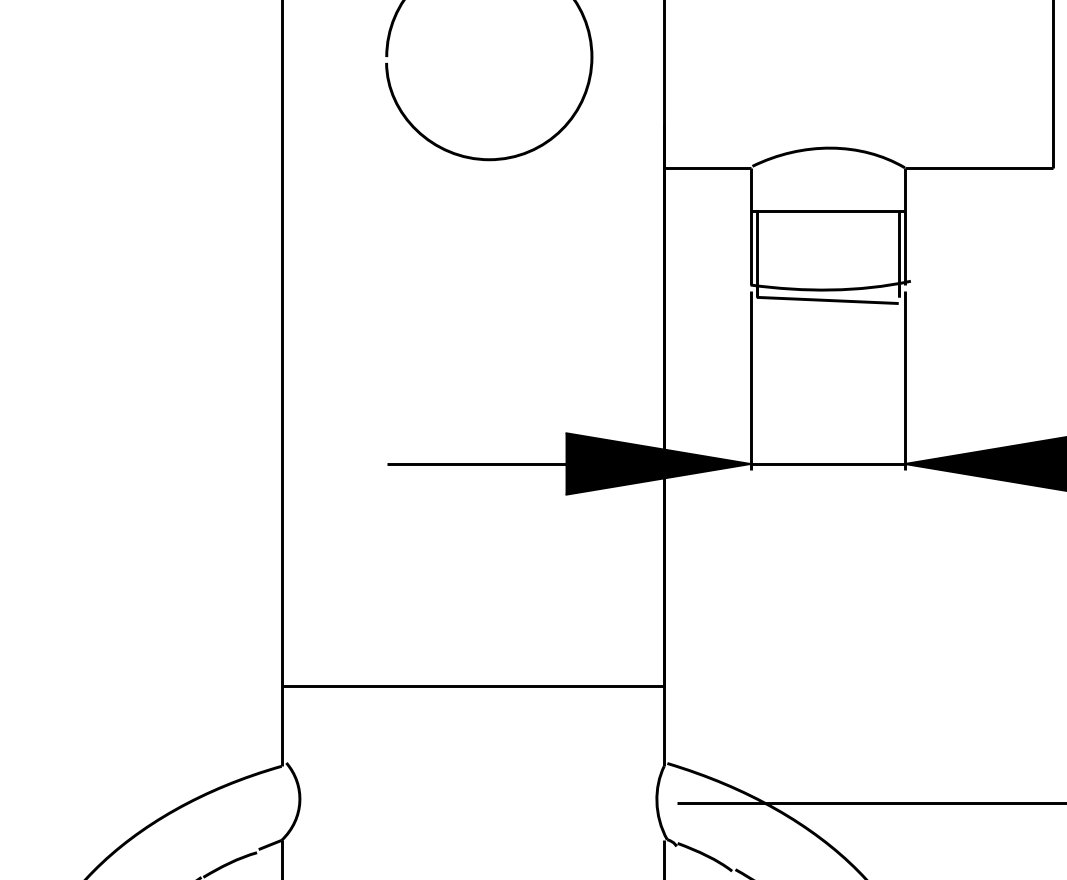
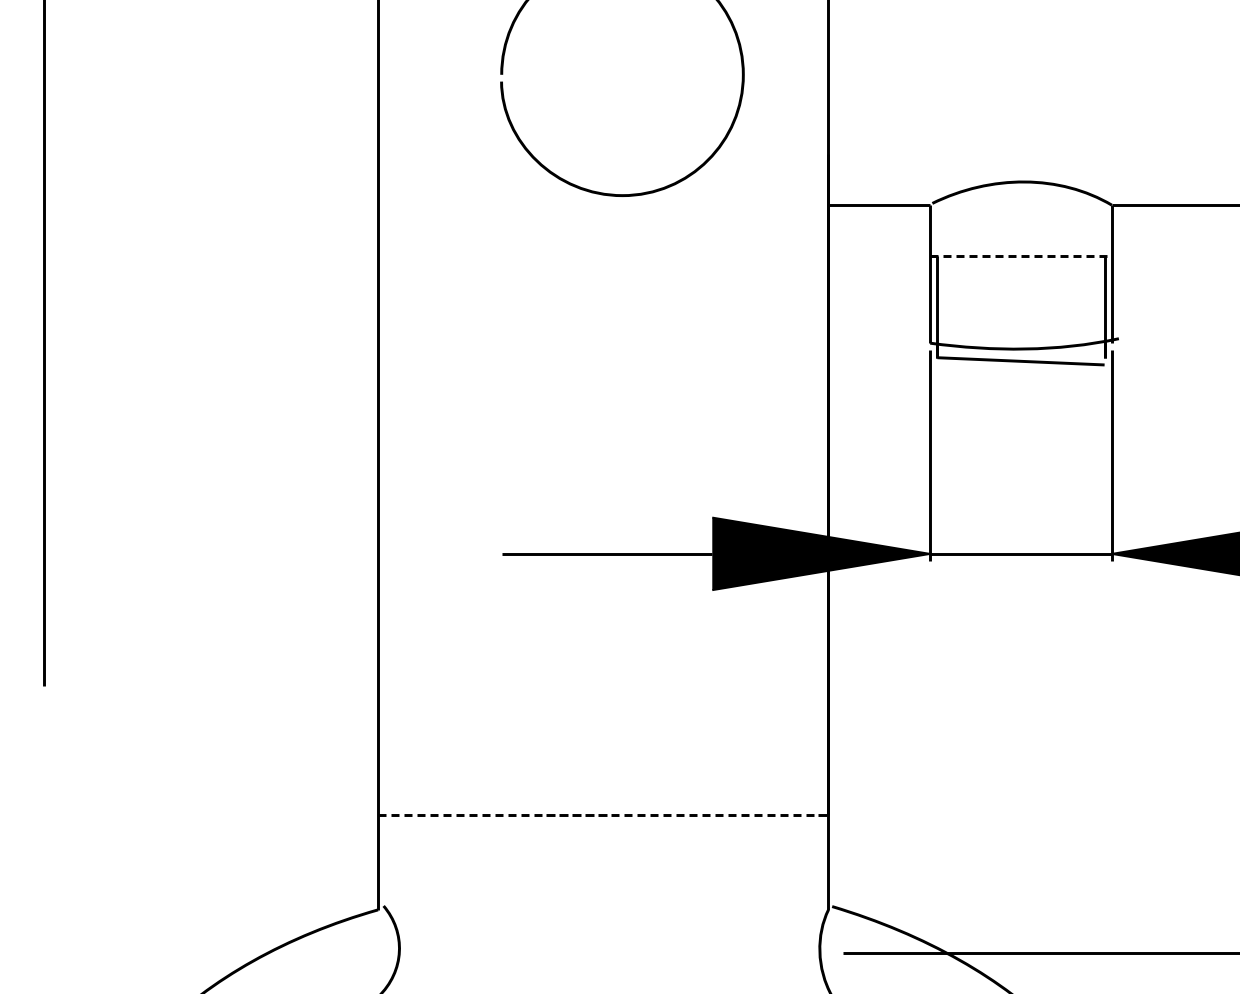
line: (828, 210) -> (1021, 255), solid -> dashed
line: (473, 686) -> (603, 815), solid -> dashed

